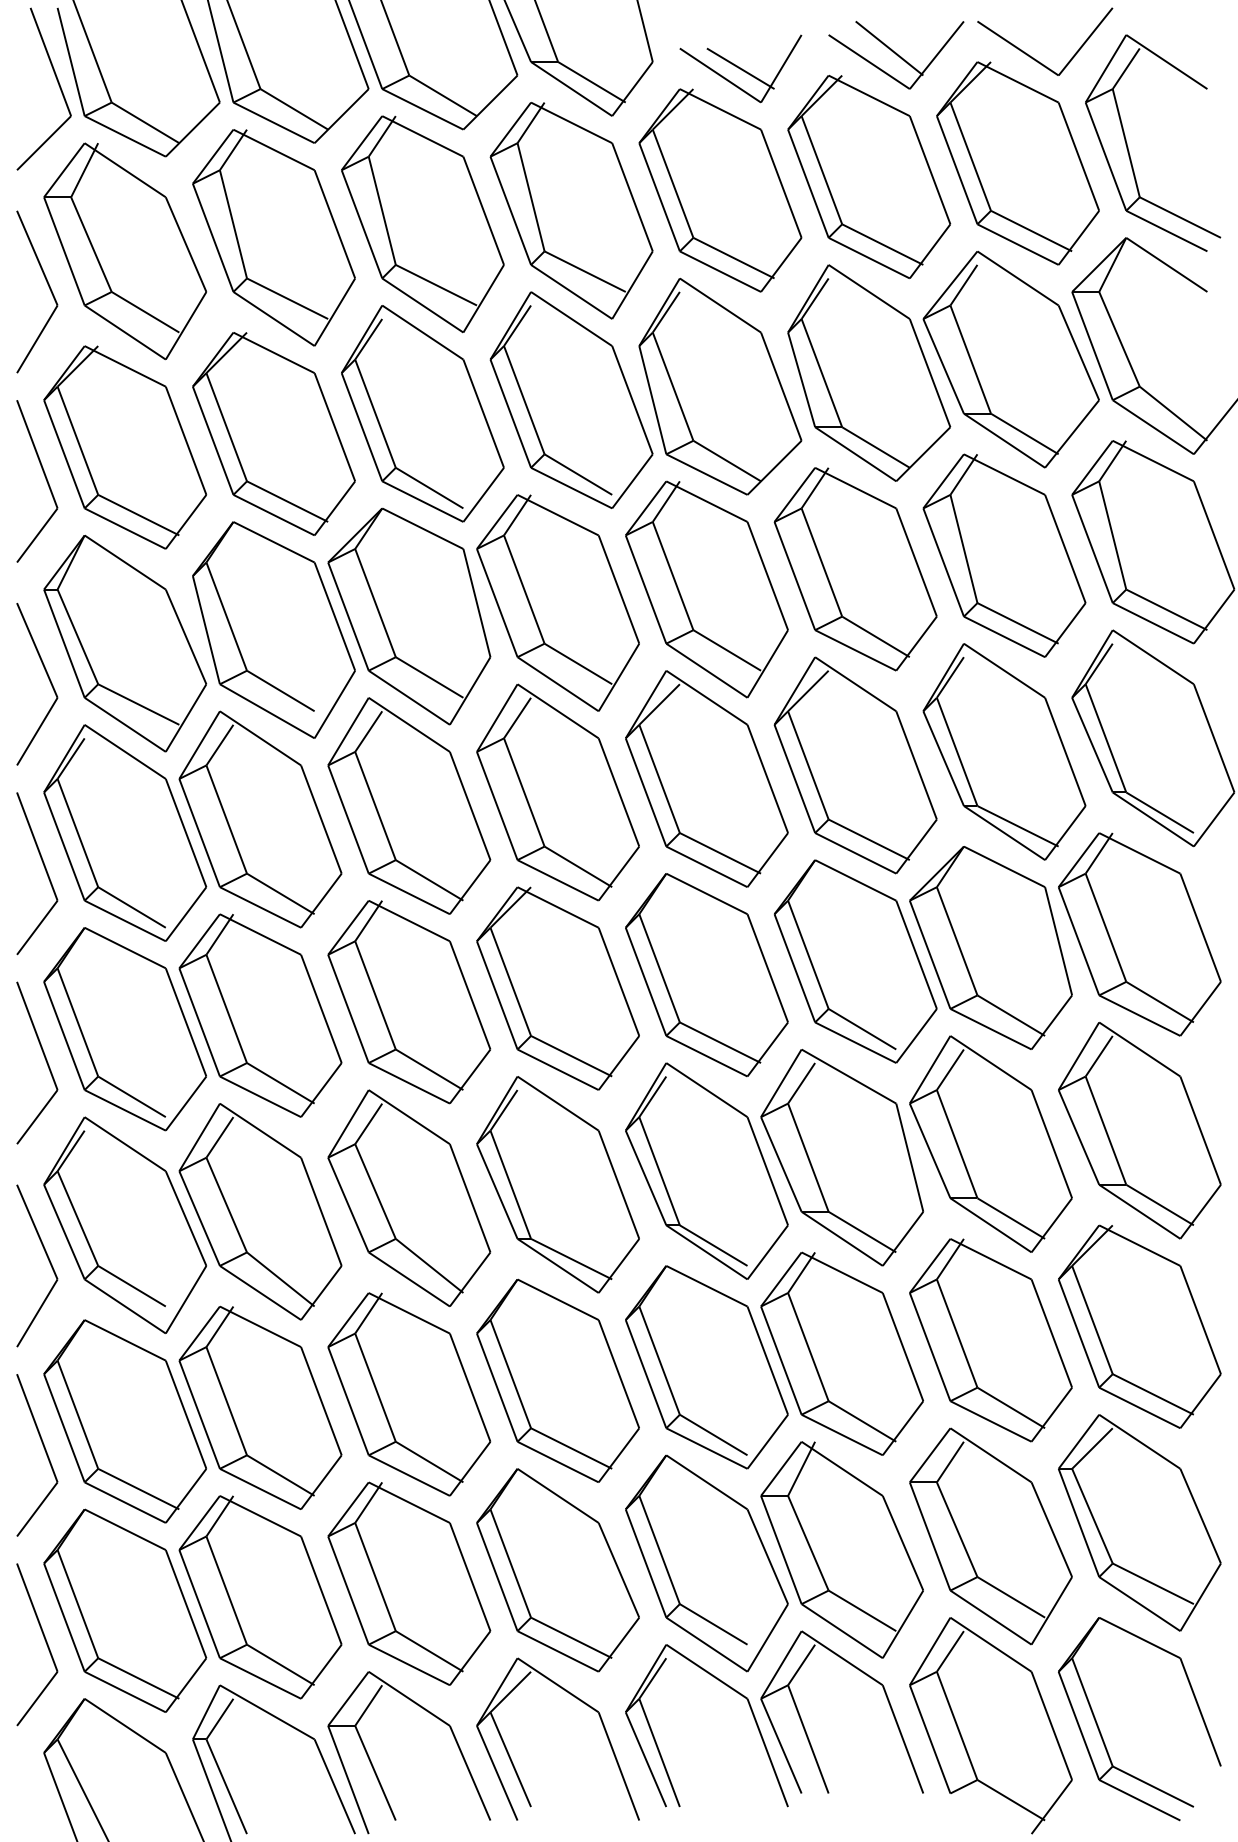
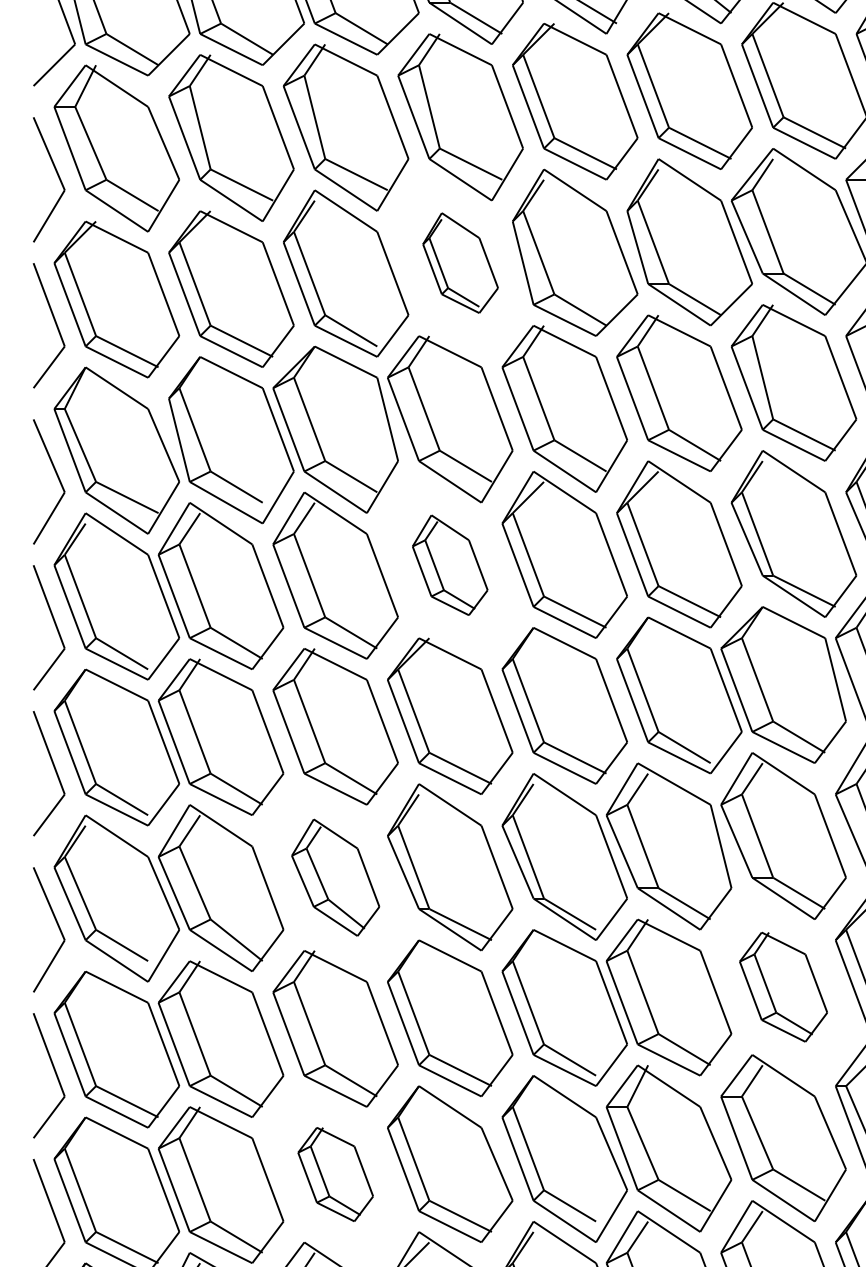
part: (571, 399) -> (460, 262), size x0.6
part: (557, 792) -> (449, 565), size x0.6
part: (409, 1197) -> (335, 877), size x0.7
part: (990, 1340) -> (783, 987), size x0.7
part: (409, 1583) -> (335, 1174), size x0.6

